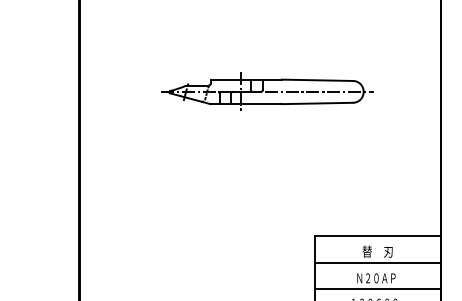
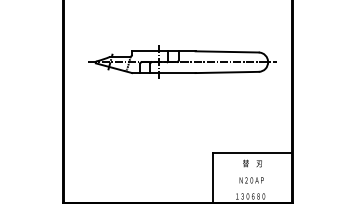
part: (267, 90) -> (182, 61), size x1.4
line: (377, 262) -> (252, 170), removed
line: (377, 289) -> (252, 187), removed

